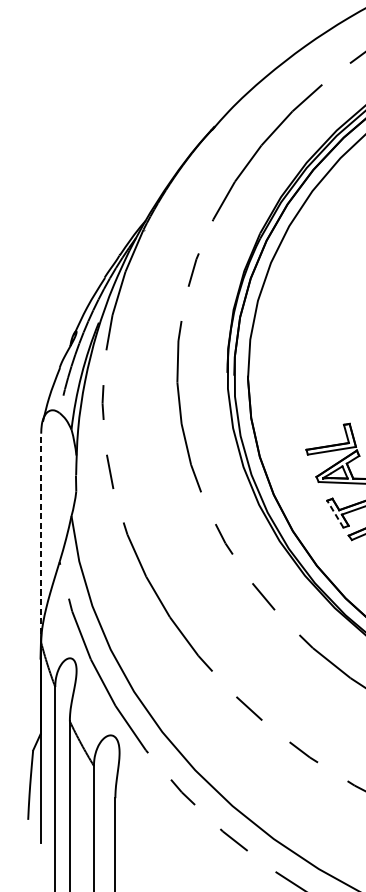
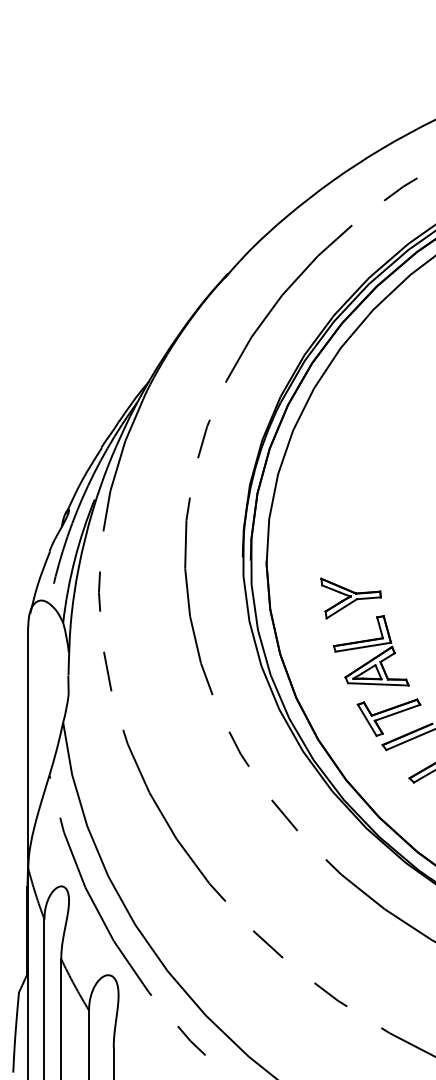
part: (320, 408) -> (350, 598), added
line: (335, 513) -> (367, 719), dashed -> solid
line: (41, 533) -> (28, 742), dashed -> solid

